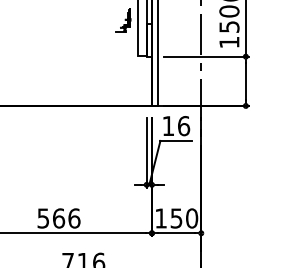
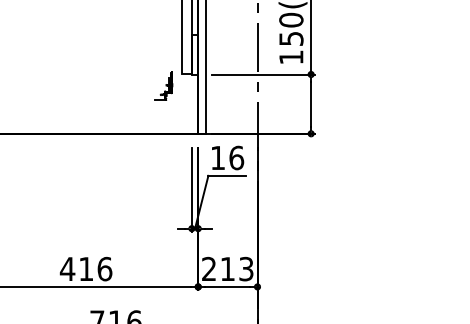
part: (123, 20) -> (163, 85), moved
text: (50, 217) -> (76, 268), 566 -> 416
text: (176, 217) -> (227, 268), 150 -> 213

